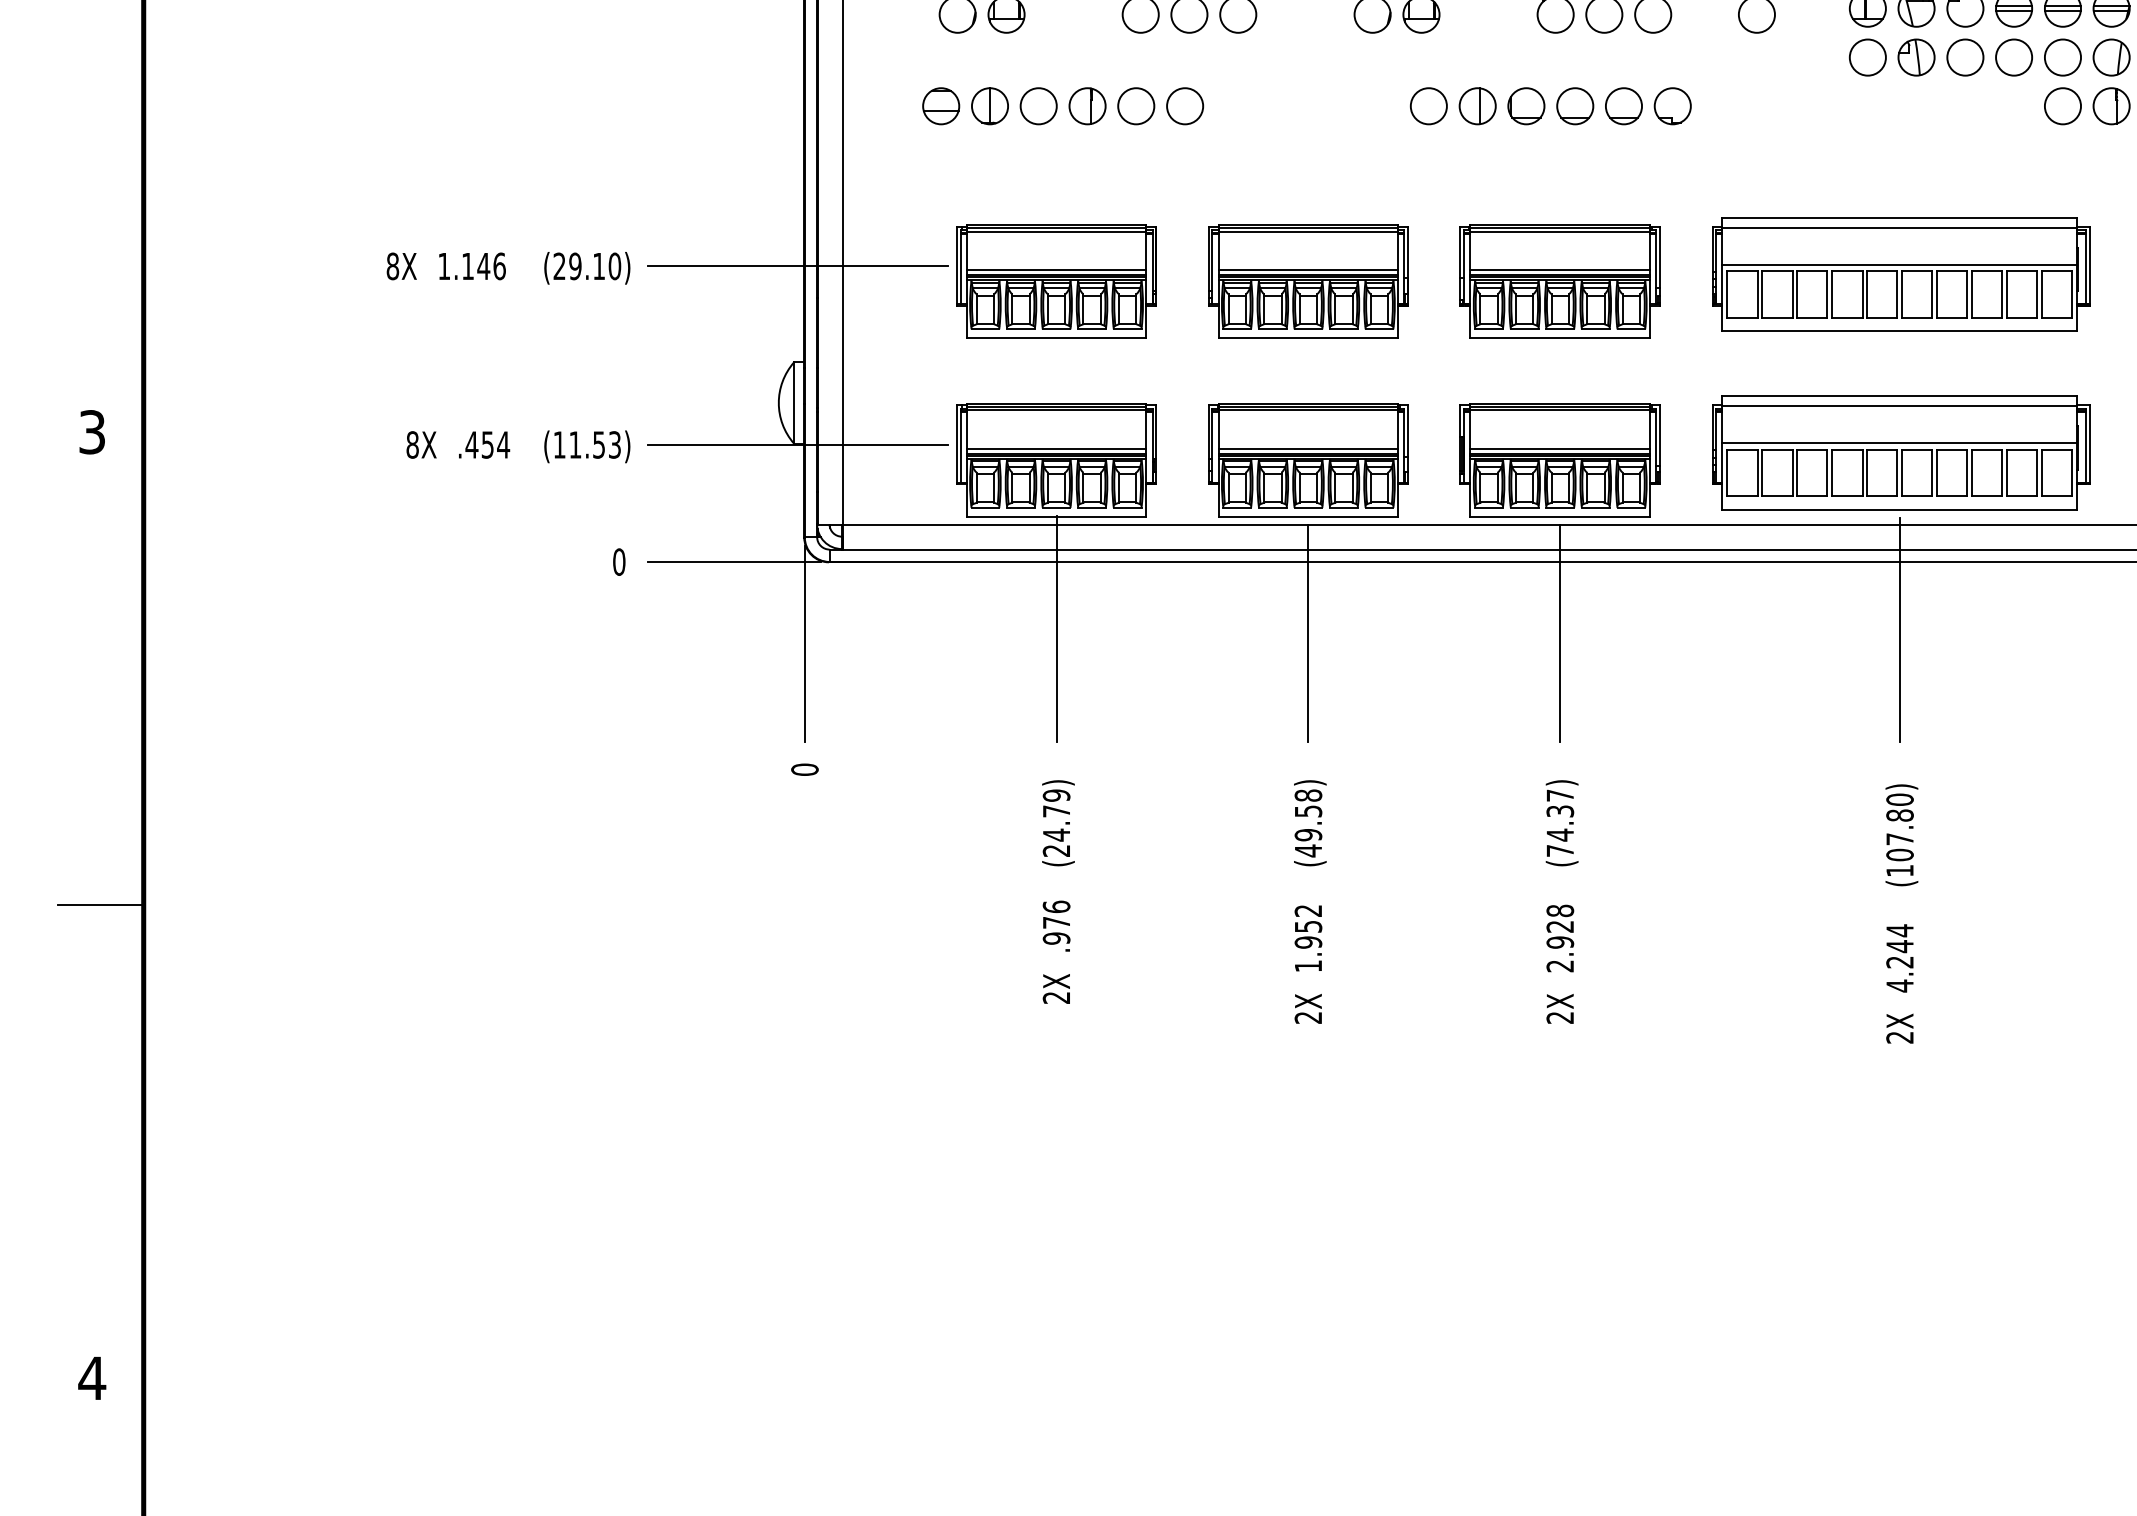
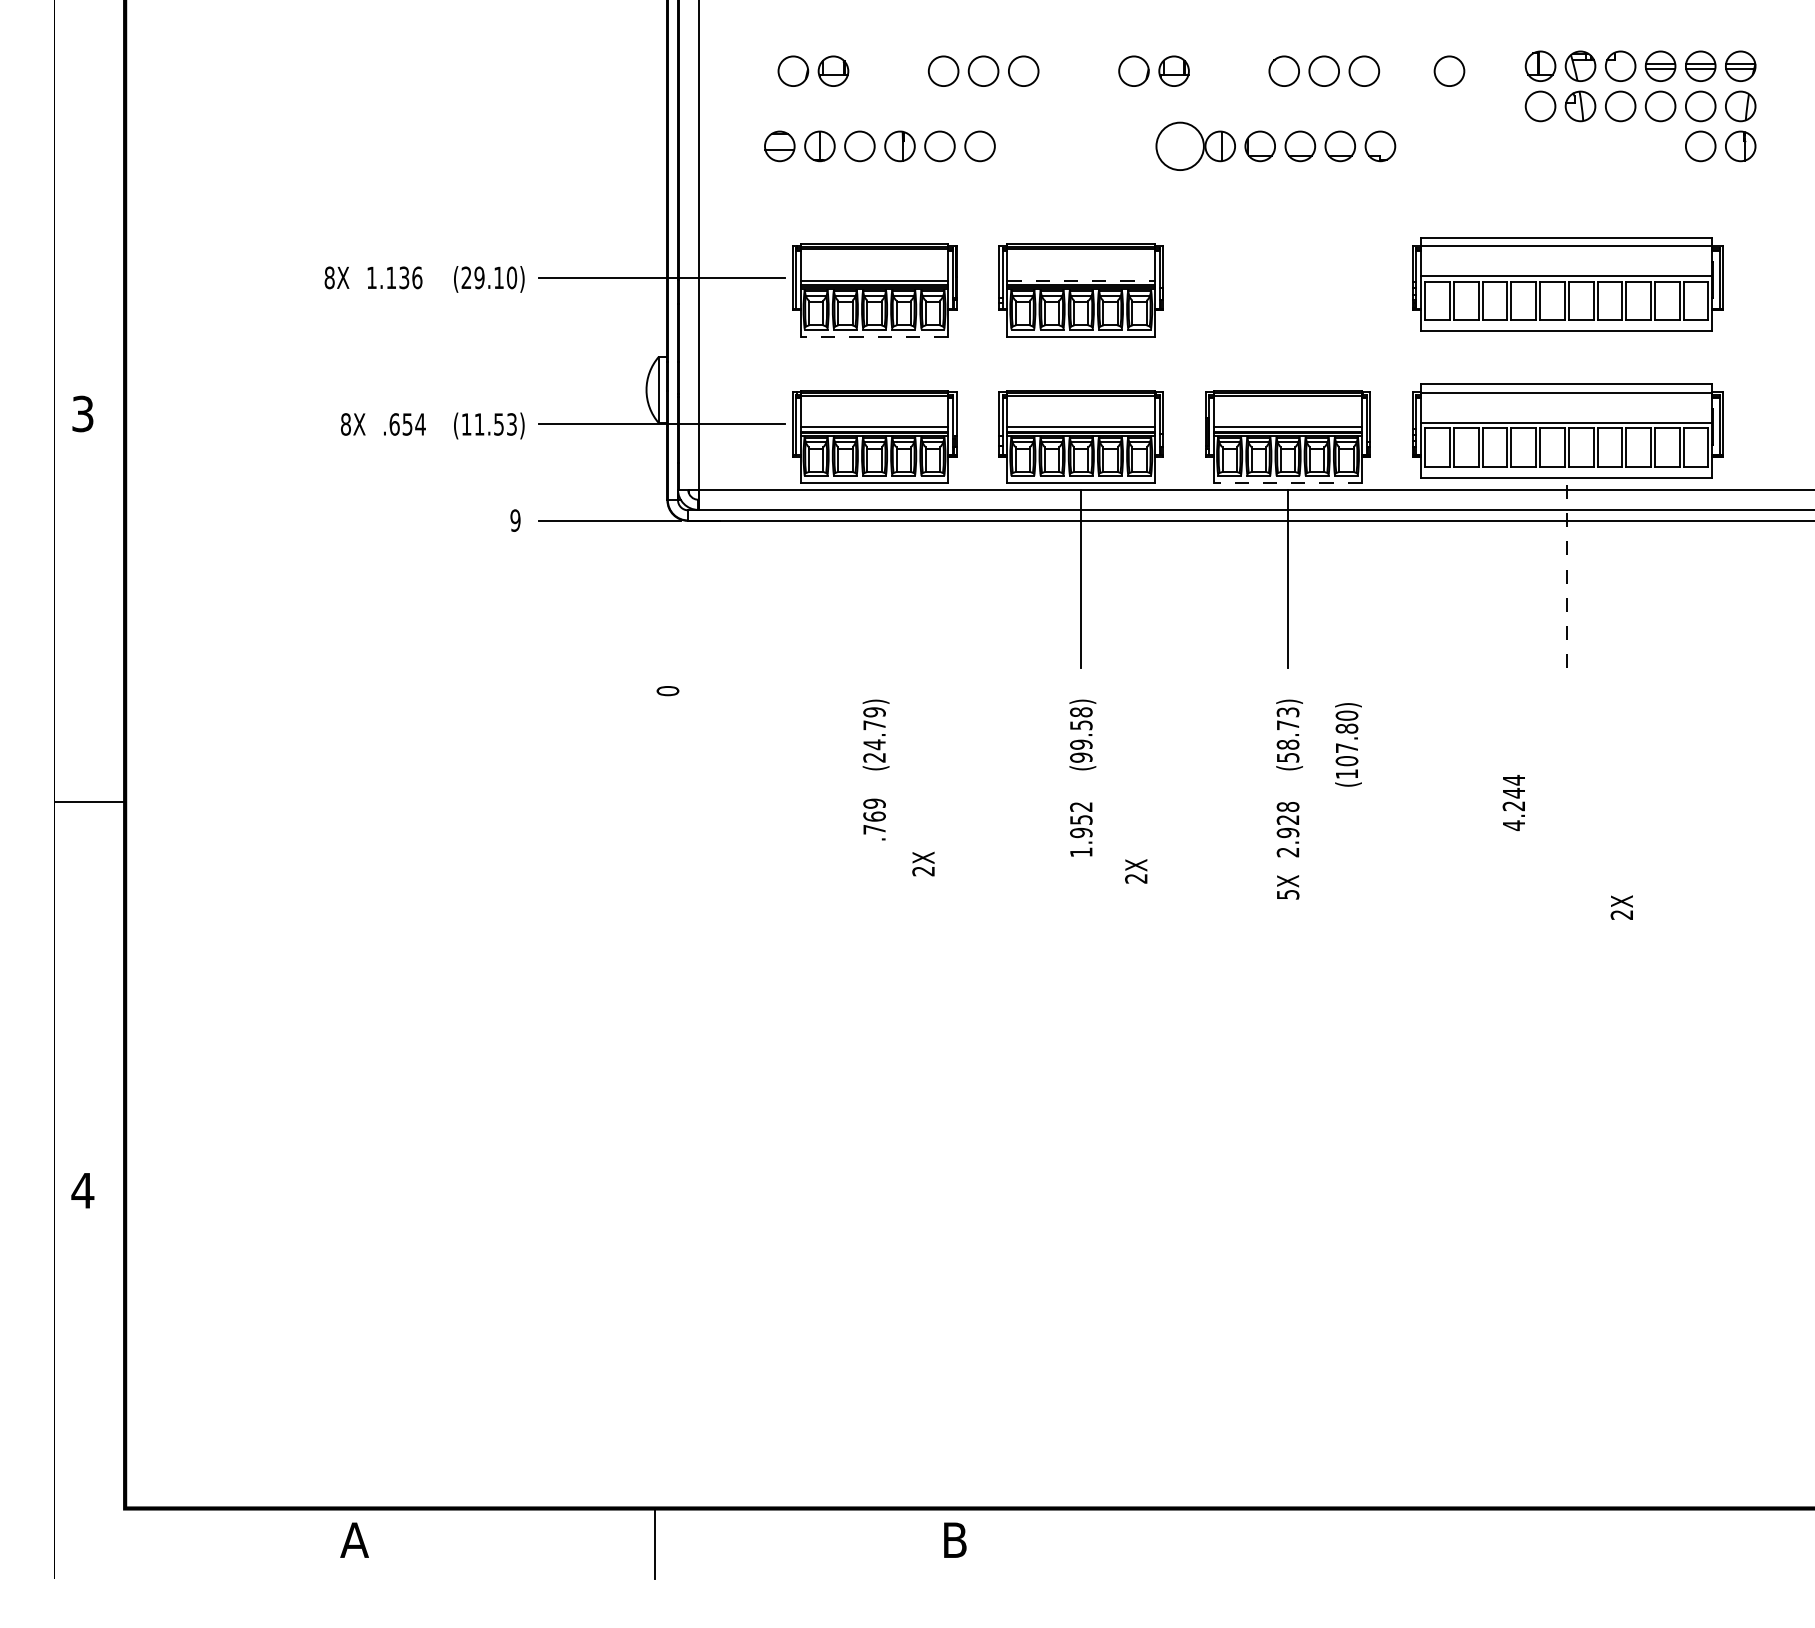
circle: (1429, 106) -> (1180, 146), size x1.6
text: (482, 265) -> (403, 277), 1.146 -> 1.136
line: (1308, 269) -> (1081, 280), solid -> dashed
part: (1559, 281) -> (1287, 290), removed
line: (1056, 337) -> (874, 336), solid -> dashed
text: (471, 445) -> (394, 424), .454 -> .654
line: (1560, 516) -> (1288, 483), solid -> dashed
text: (619, 561) -> (515, 520), 0 -> 9
line: (1056, 628) -> (874, 575), removed
line: (1899, 630) -> (1566, 576), solid -> dashed
line: (804, 643) -> (667, 587), removed
text: (1559, 822) -> (1287, 734), (74.37) -> (58.73)
text: (1901, 834) -> (1348, 744), moved
text: (1308, 850) -> (1081, 757), (49.58) -> (99.58)
text: (1056, 922) -> (874, 816), .976 -> .769
text: (1899, 957) -> (1513, 802), moved
text: (1056, 988) -> (923, 863), moved
text: (1308, 1009) -> (1136, 871), moved
text: (1559, 1017) -> (1287, 894), 2X -> 5X
text: (1899, 1028) -> (1621, 907), moved

